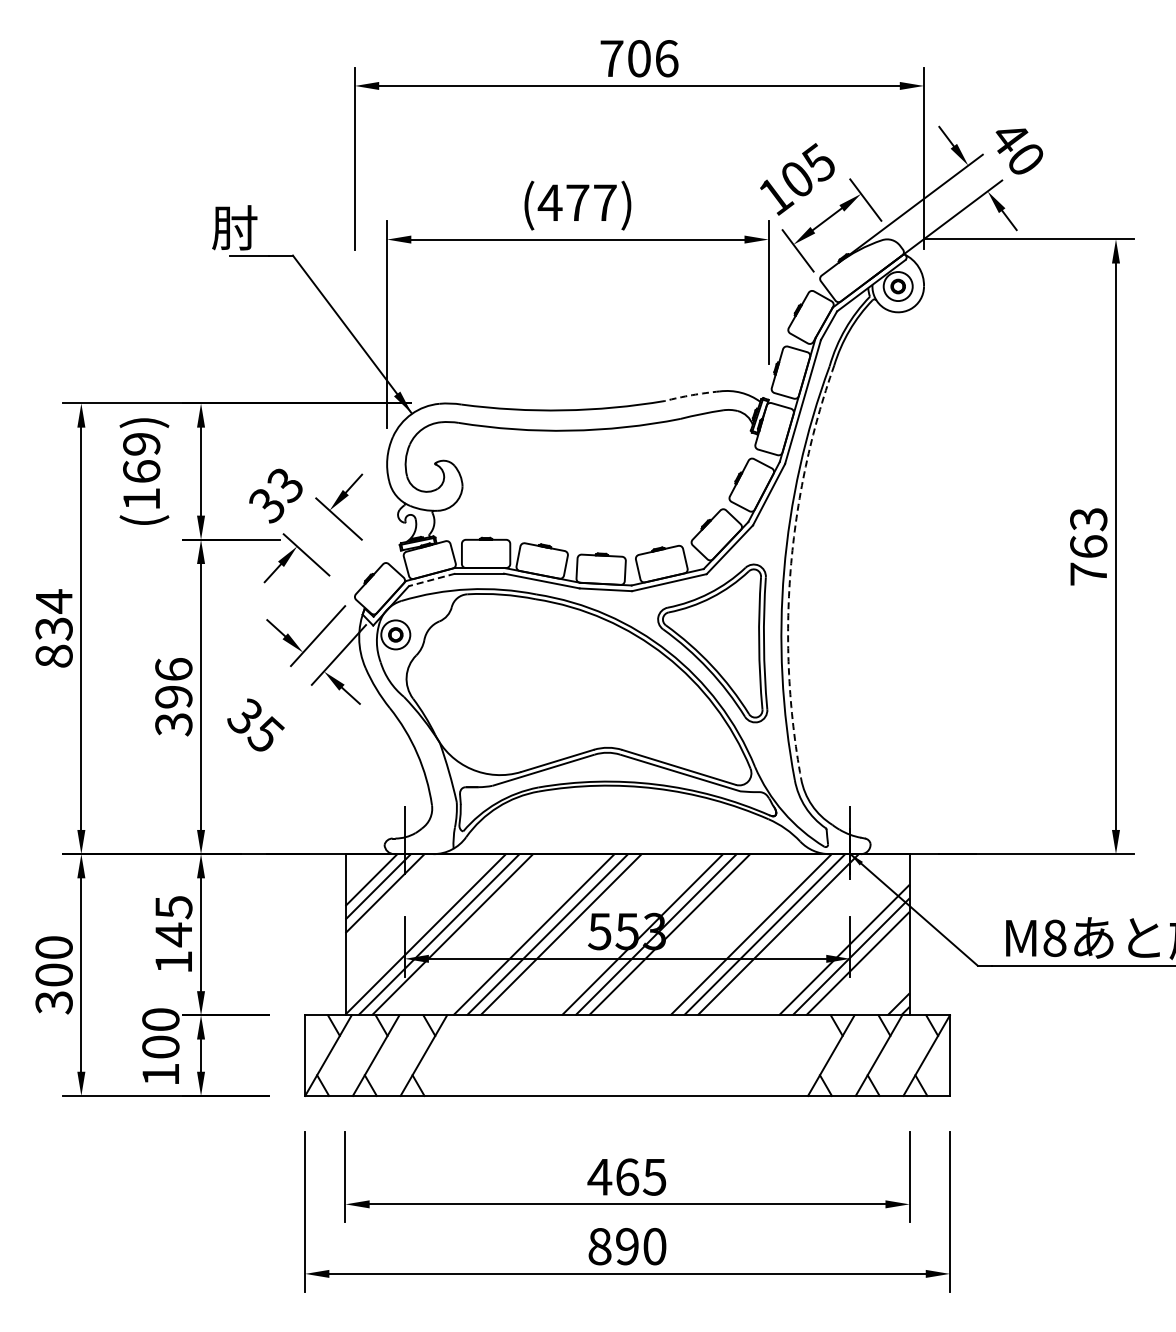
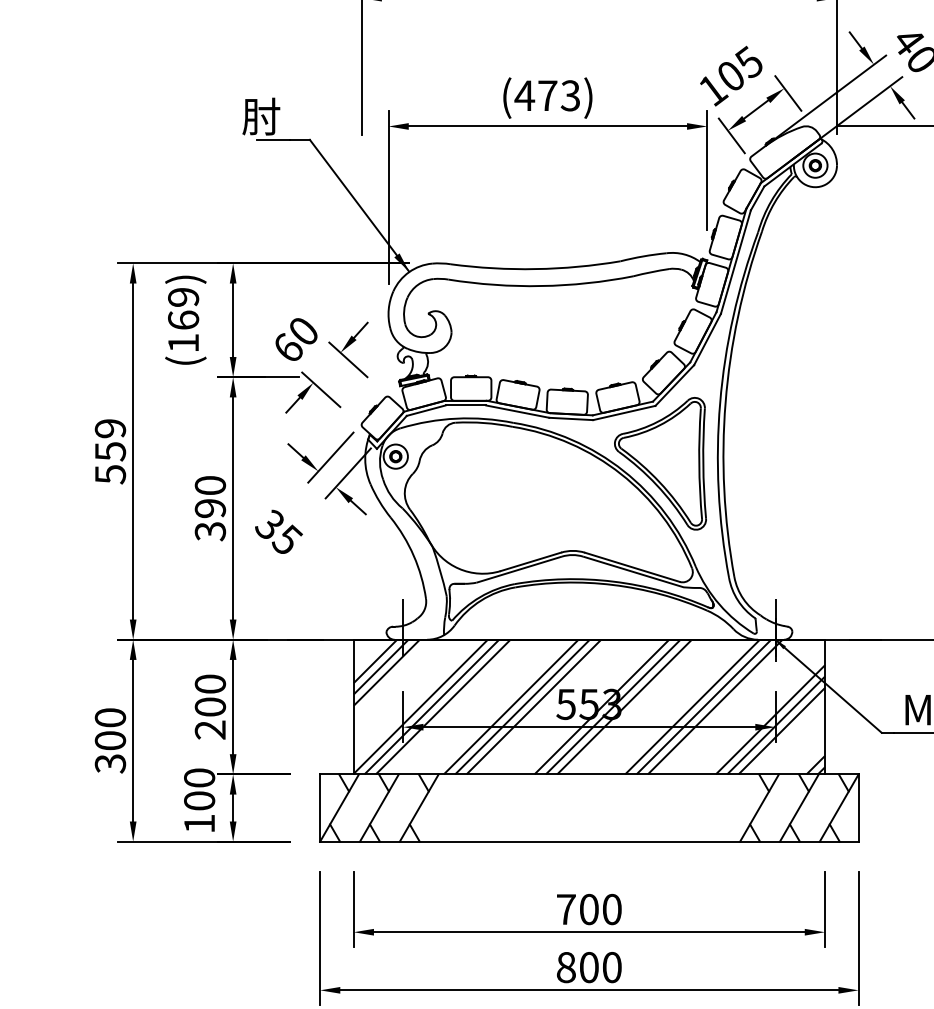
text: (604, 202) -> (570, 95), (477) -> (473)
arc: (692, 395) -> (643, 256), dashed -> solid
text: (275, 495) -> (295, 340), 33 -> 60
arc: (790, 570) -> (725, 402), dashed -> solid
line: (431, 580) -> (425, 411), dashed -> solid
text: (53, 628) -> (109, 451), 834 -> 559
text: (173, 669) -> (210, 485), 396 -> 390
text: (173, 934) -> (210, 706), 145 -> 200
text: (626, 1176) -> (588, 908), 465 -> 700
text: (627, 1246) -> (589, 967), 890 -> 800

